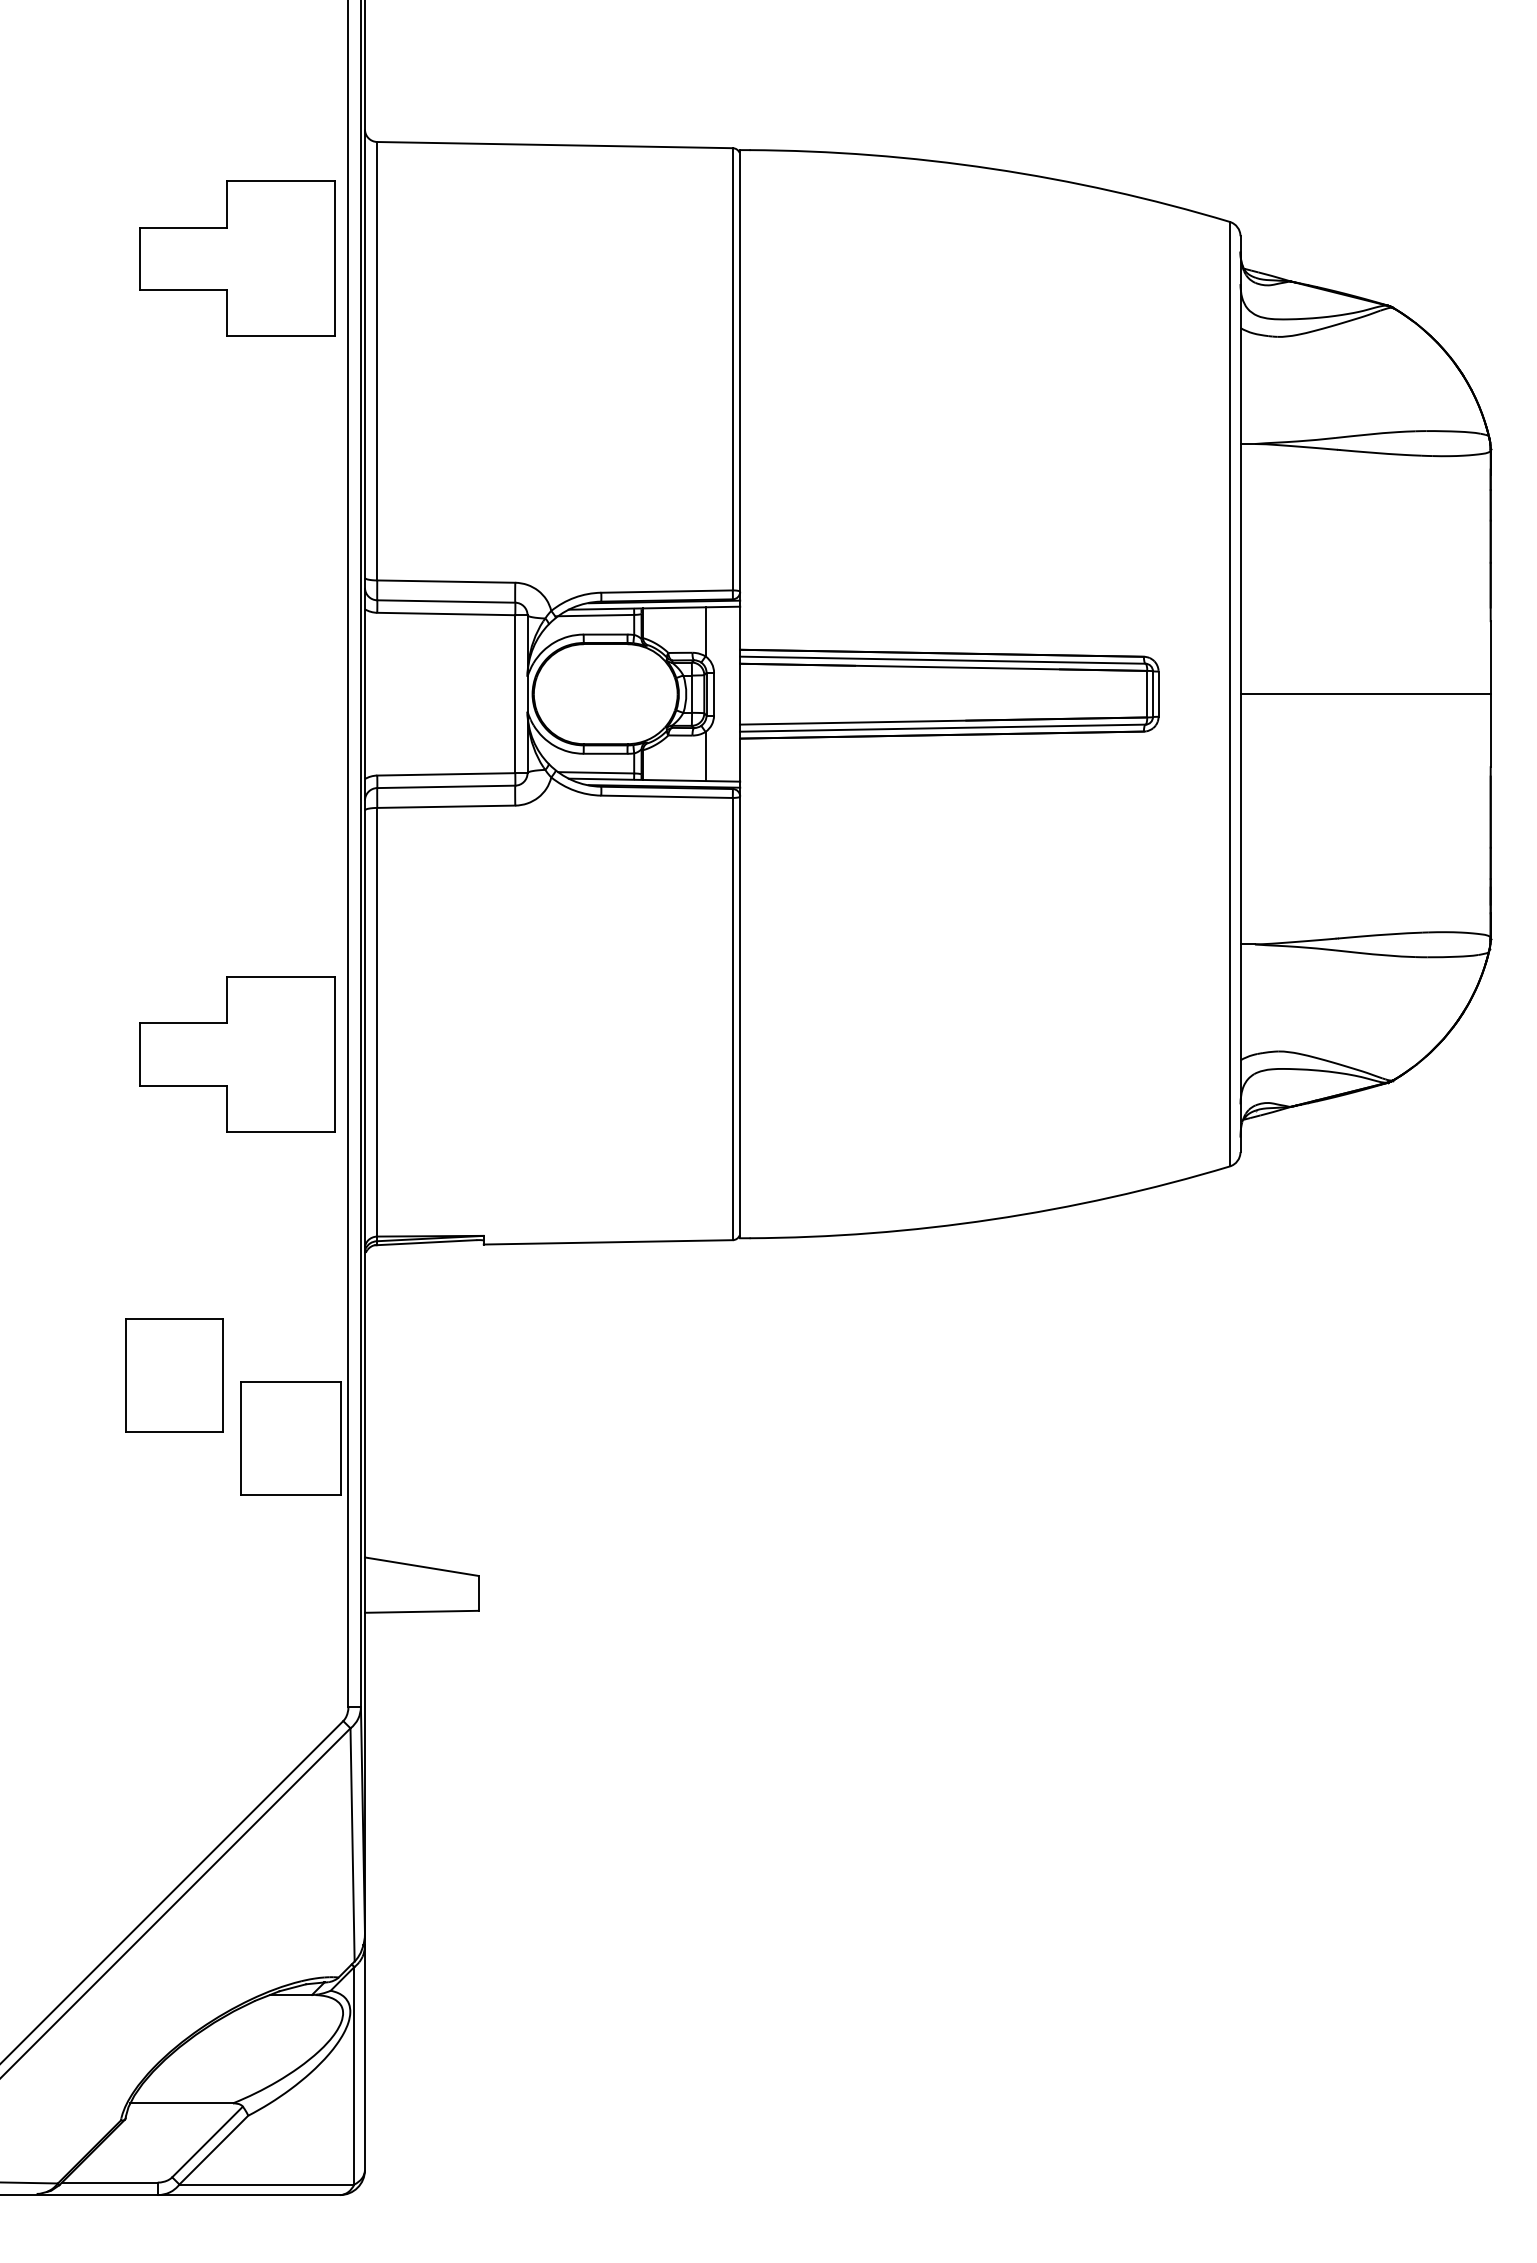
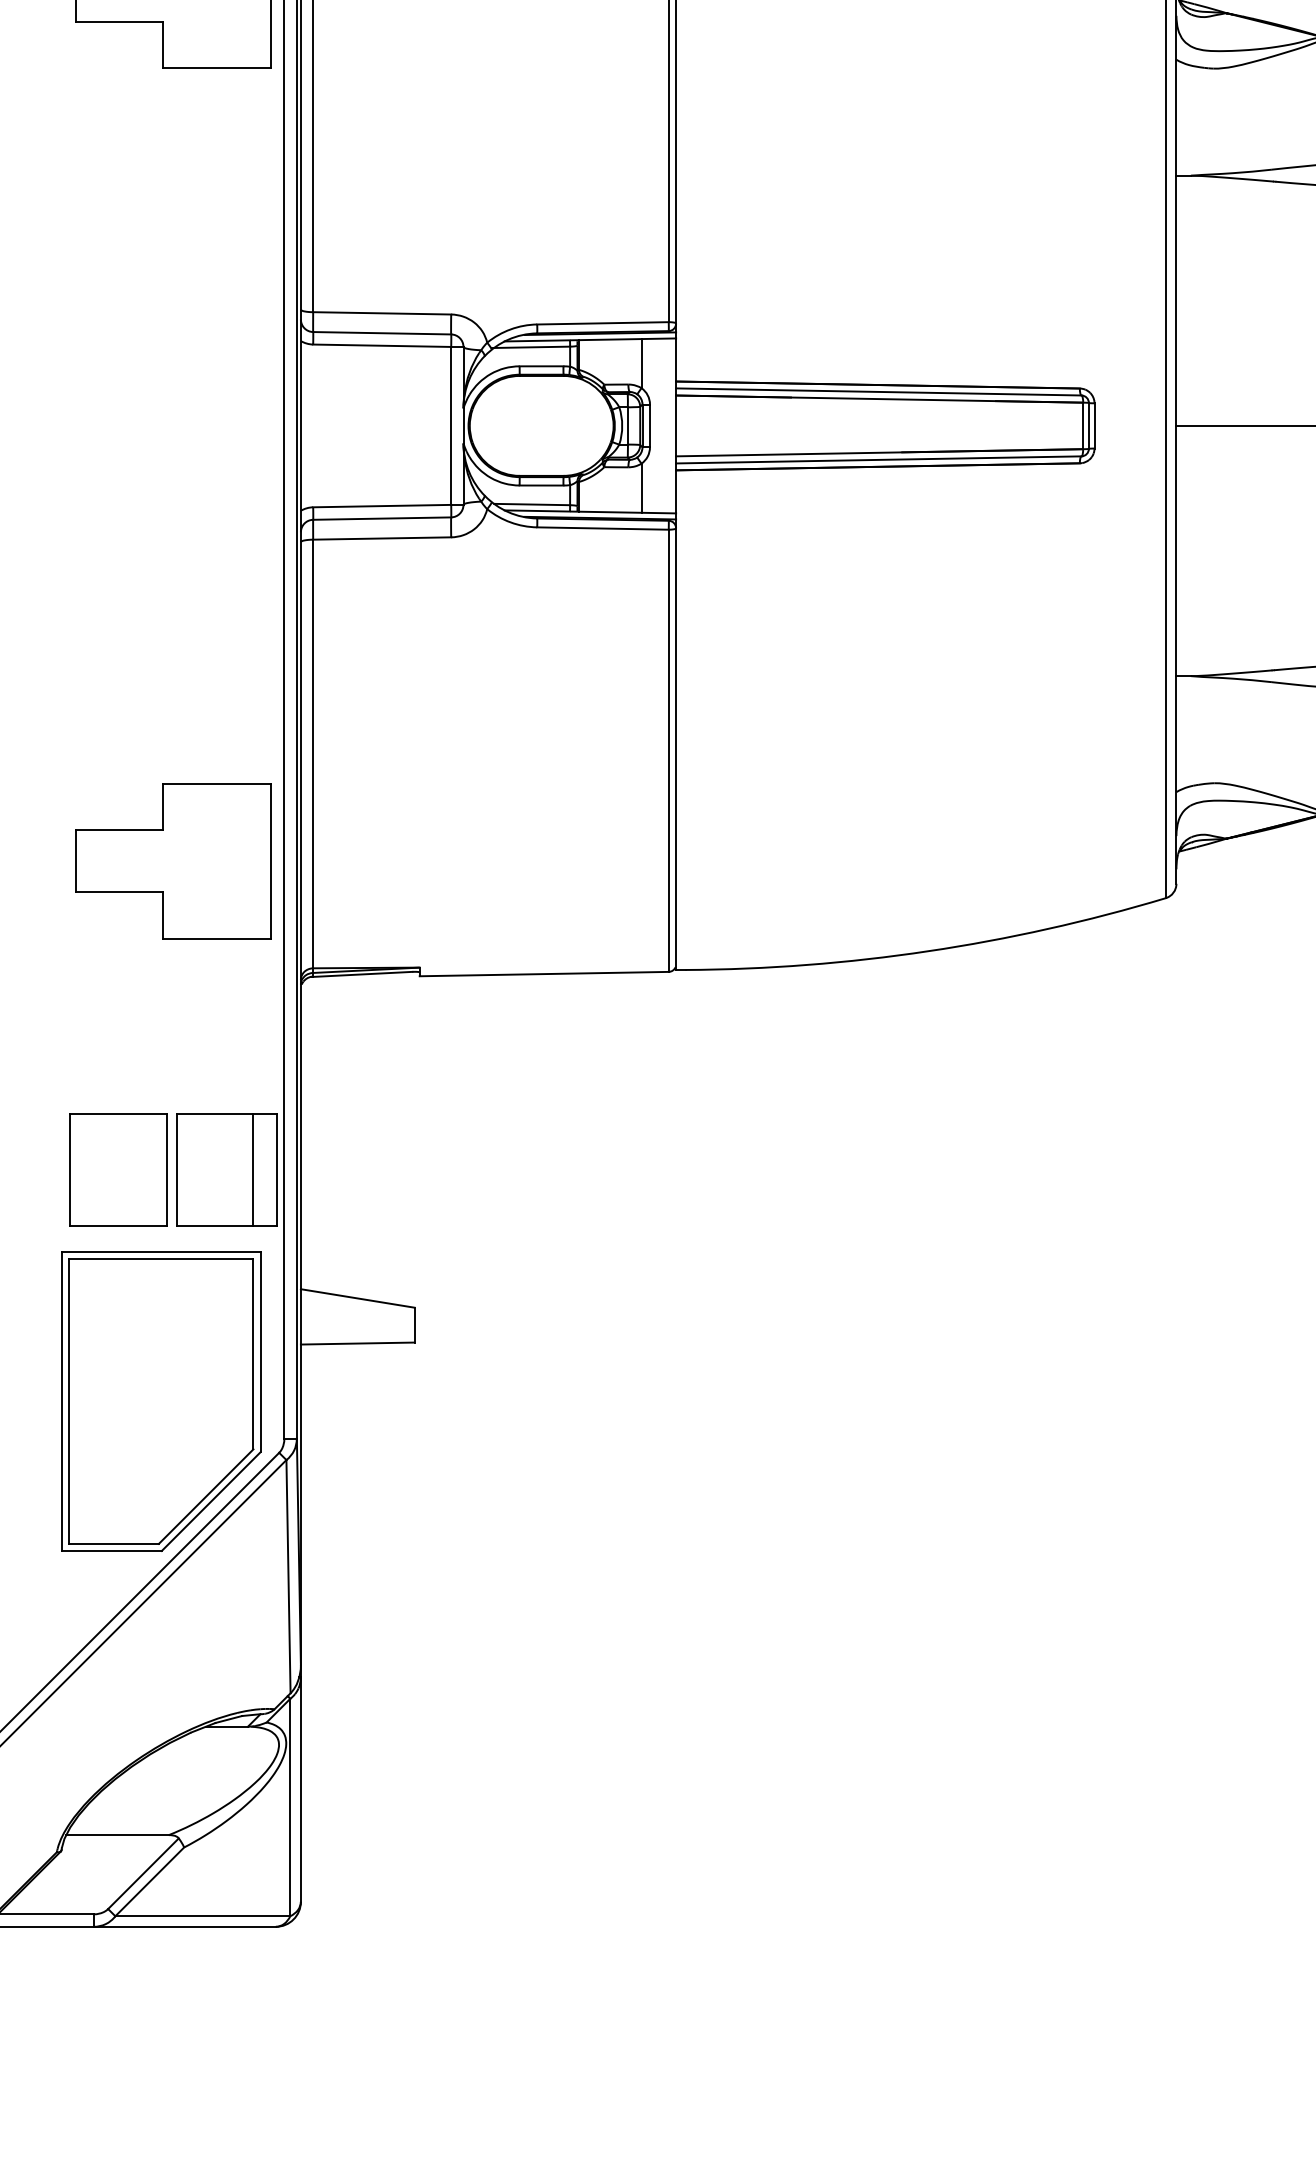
part: (237, 1054) -> (173, 861), moved
part: (174, 1375) -> (118, 1170), moved
line: (316, 1438) -> (252, 1170), added
part: (225, 1669) -> (161, 1401), added

